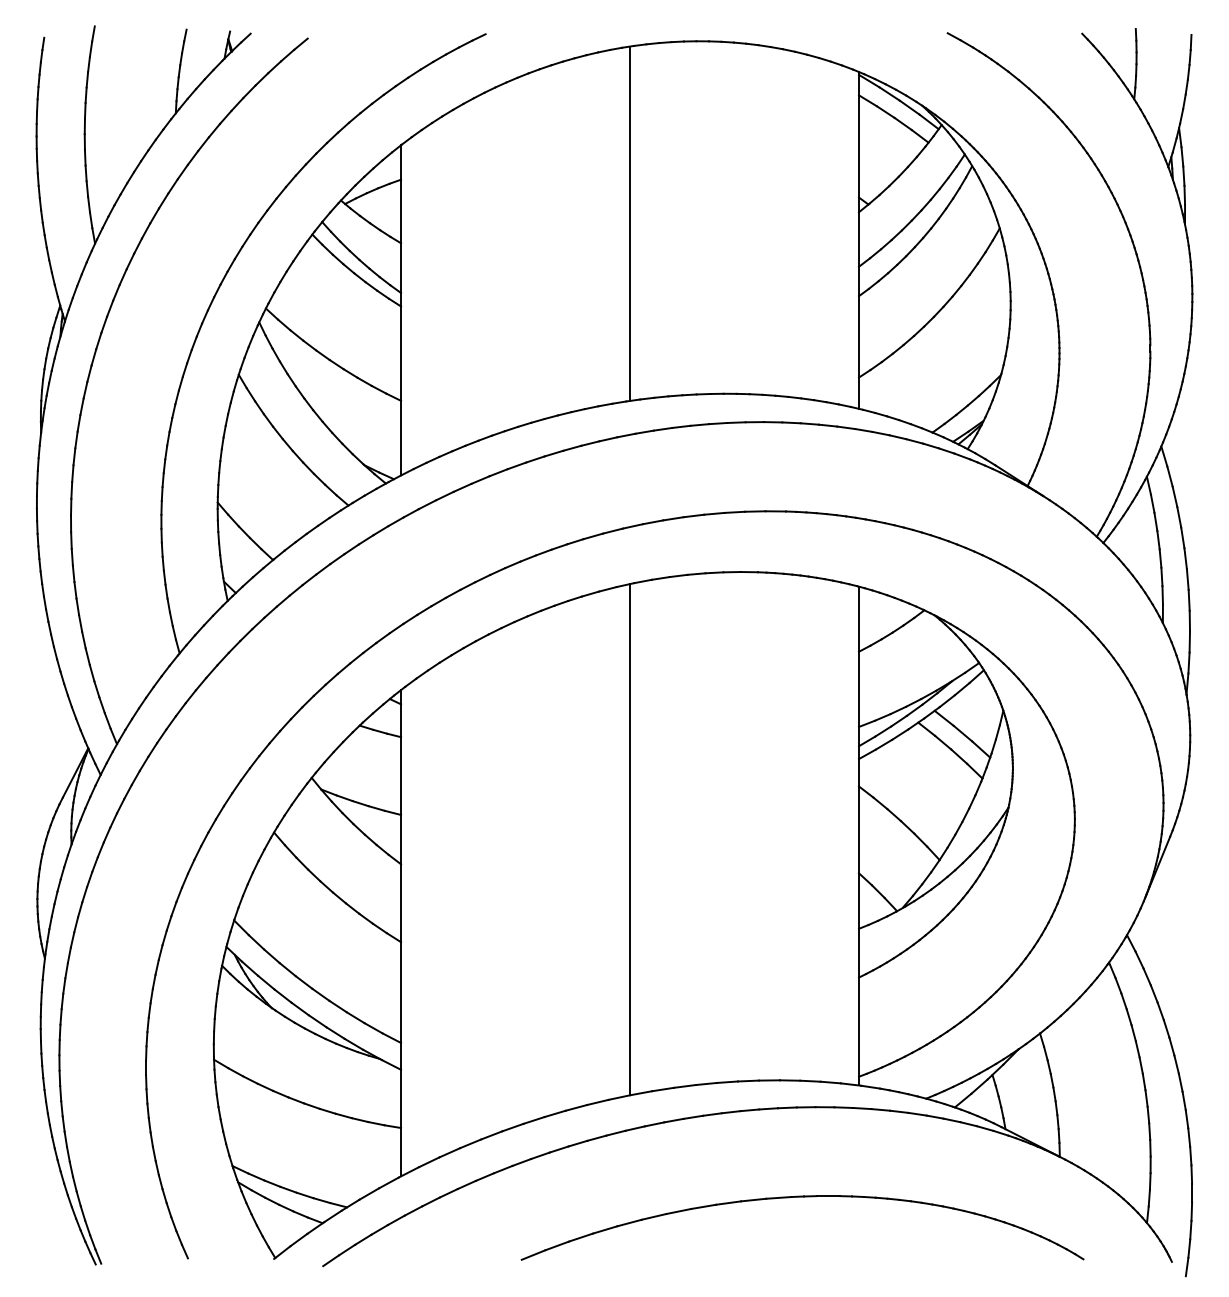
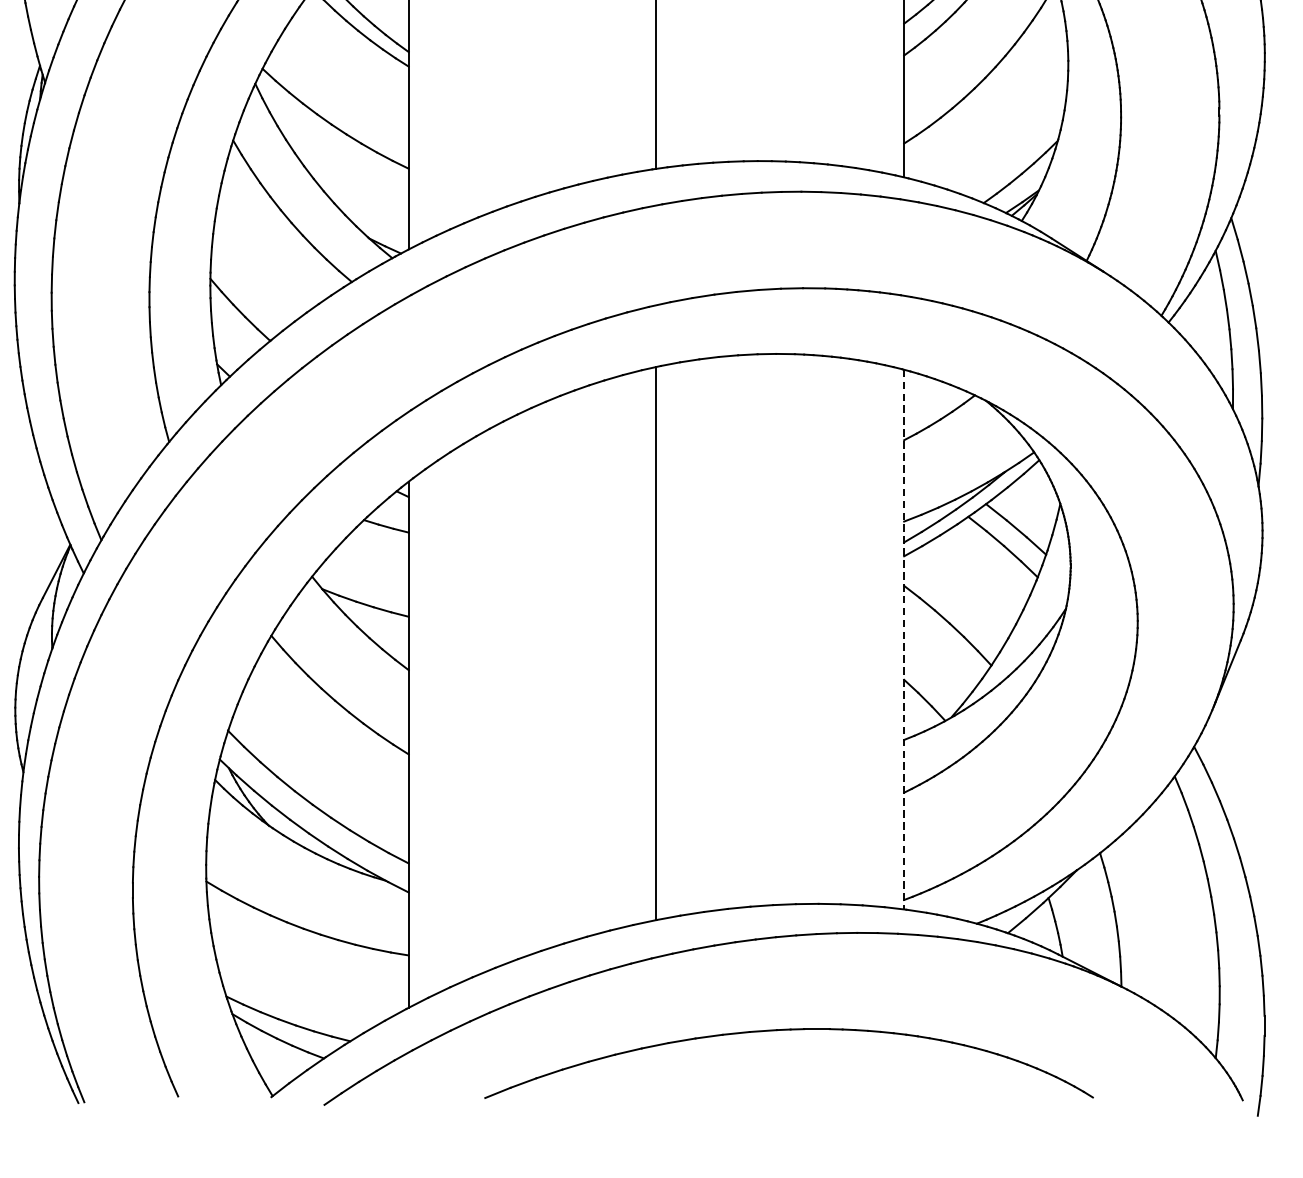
line: (858, 836) -> (903, 640), solid -> dashed
part: (802, 1197) -> (788, 1030), moved

